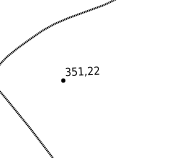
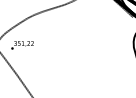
text: (80, 74) -> (22, 45), moved

